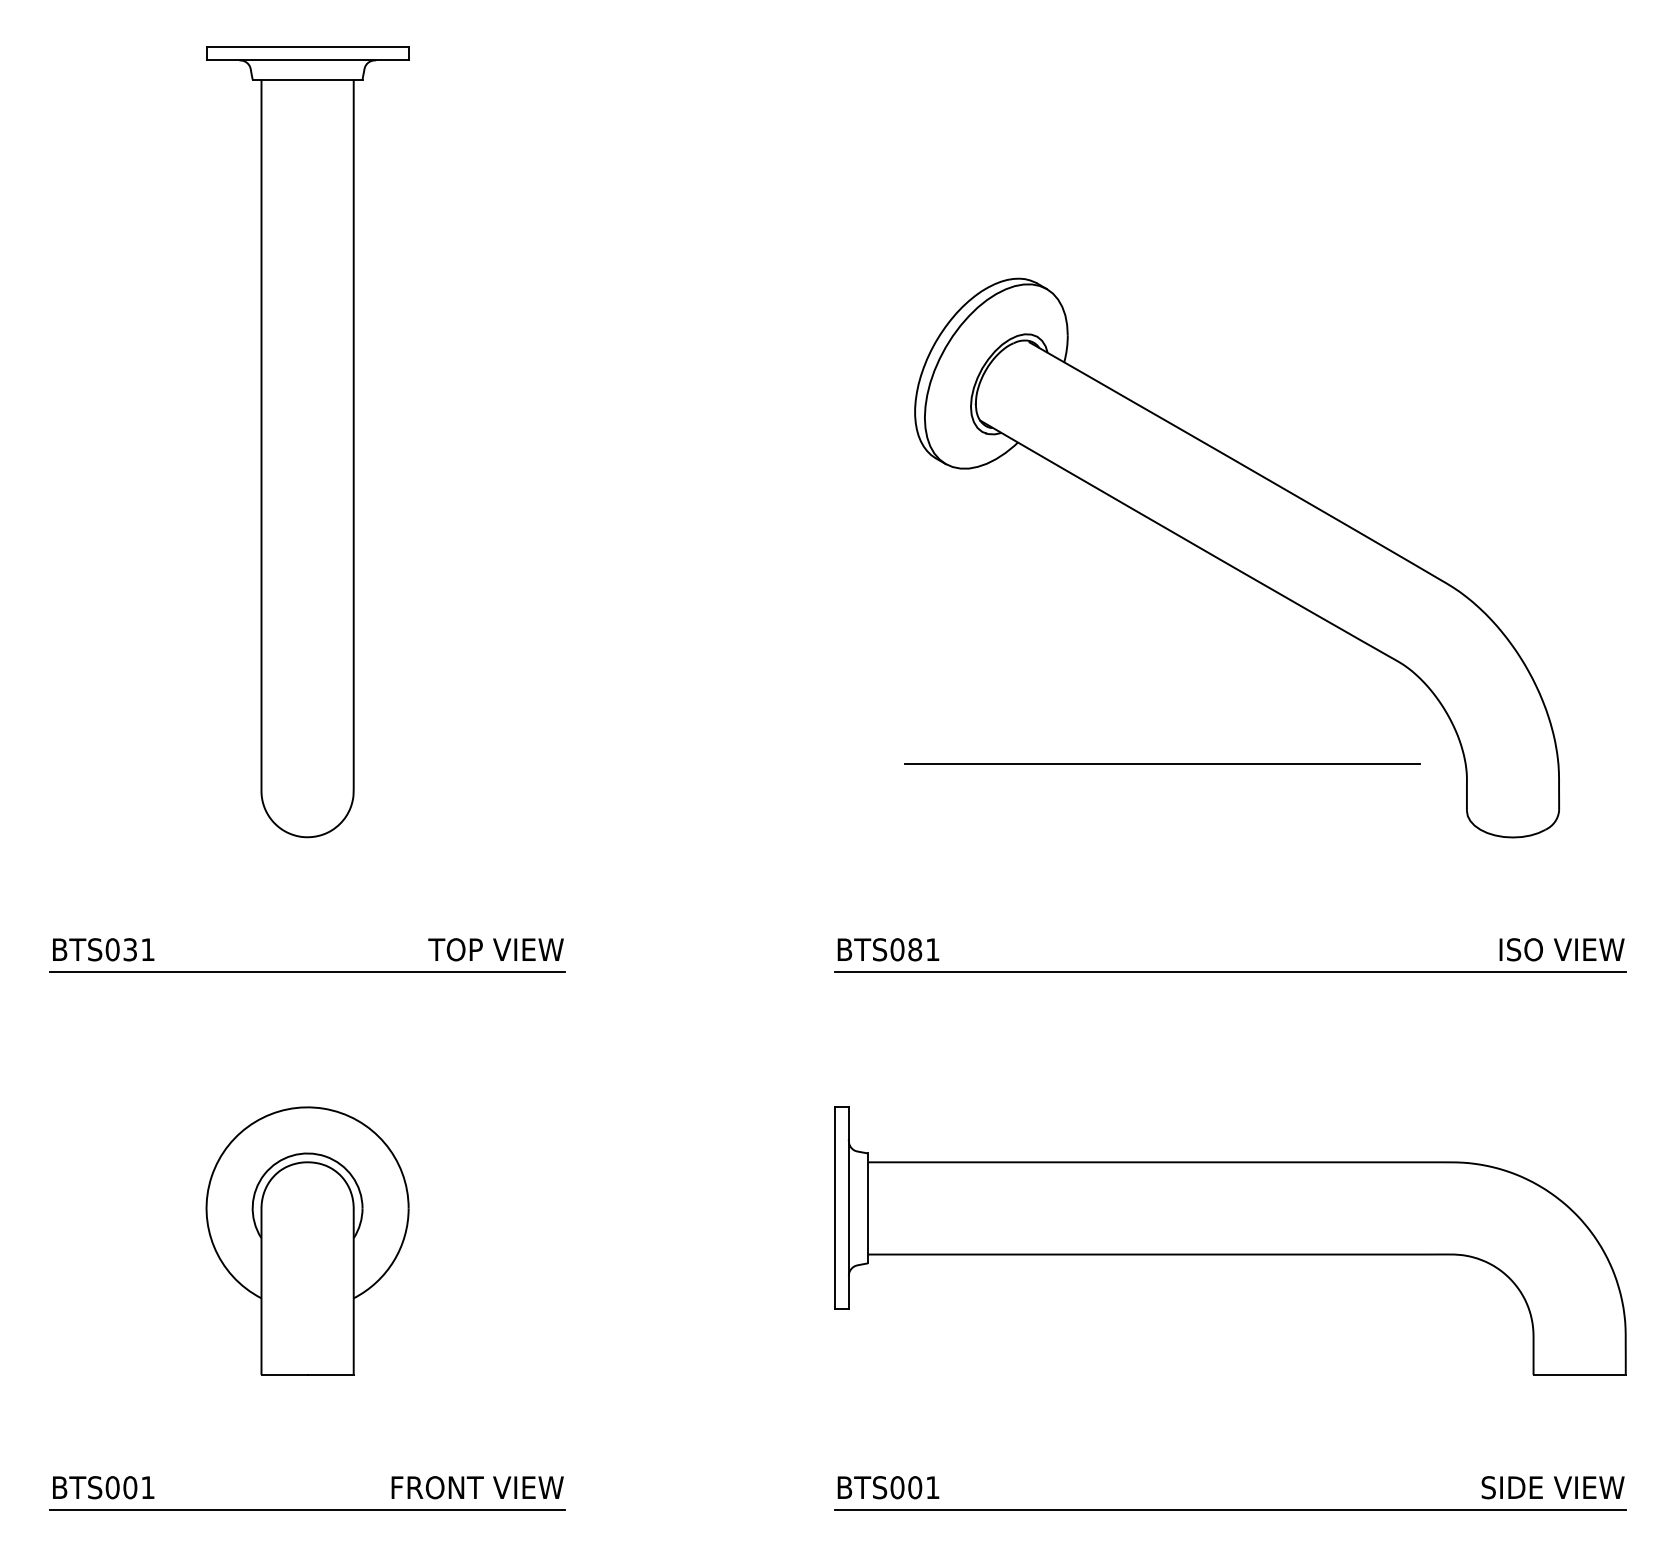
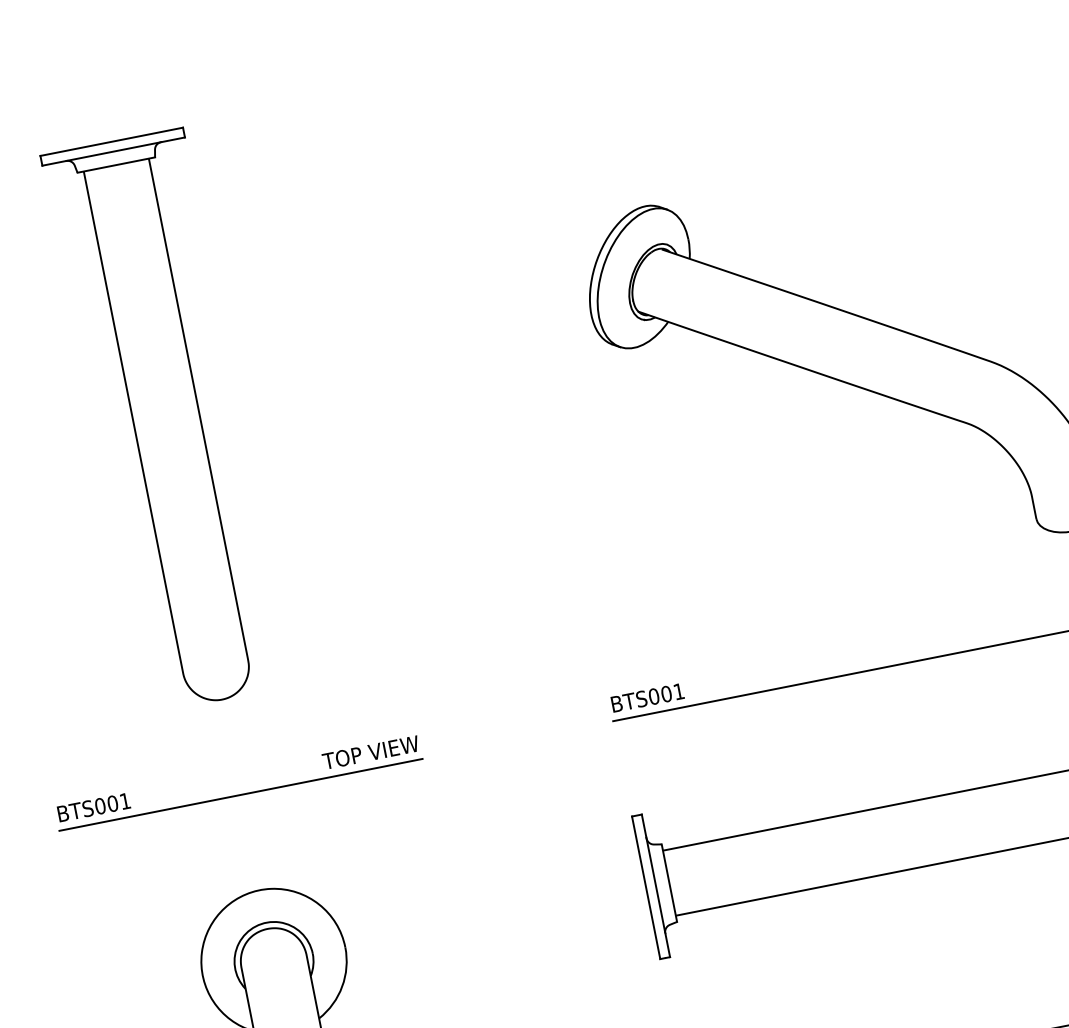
line: (1162, 763) -> (815, 528), removed
text: (130, 949) -> (112, 803), BTS031 -> BTS001
text: (915, 949) -> (666, 693), BTS081 -> BTS001

